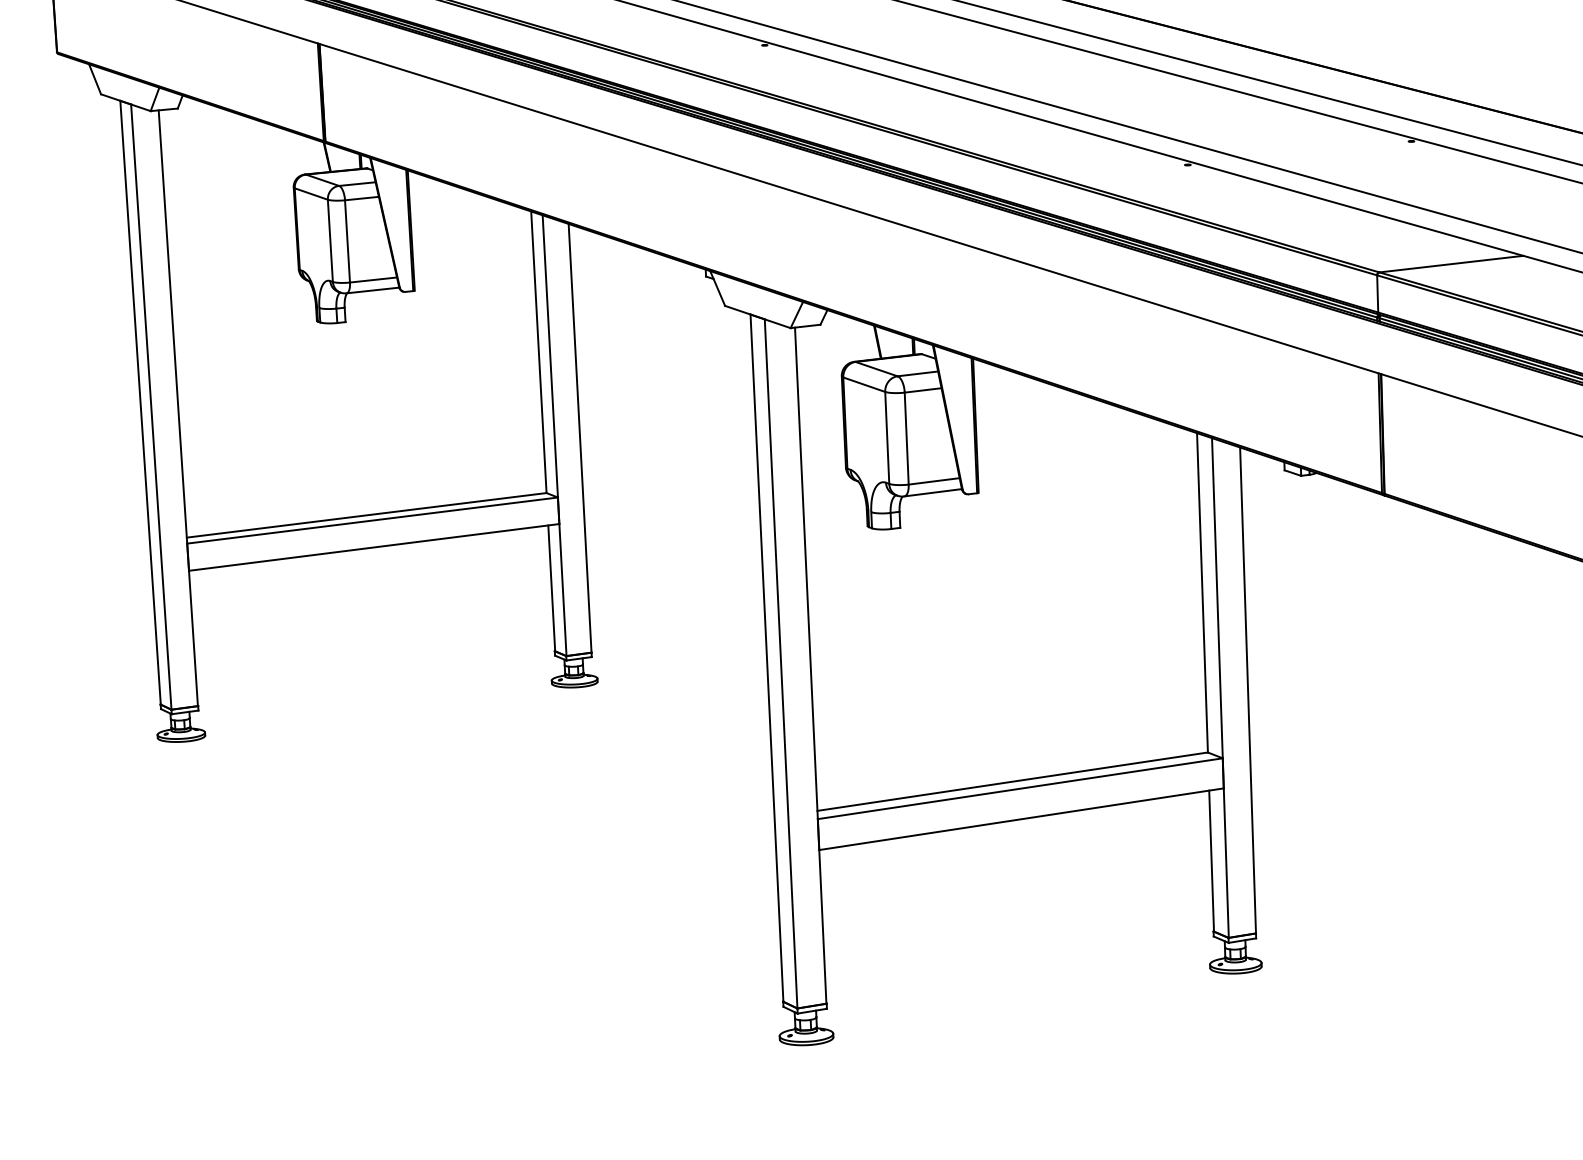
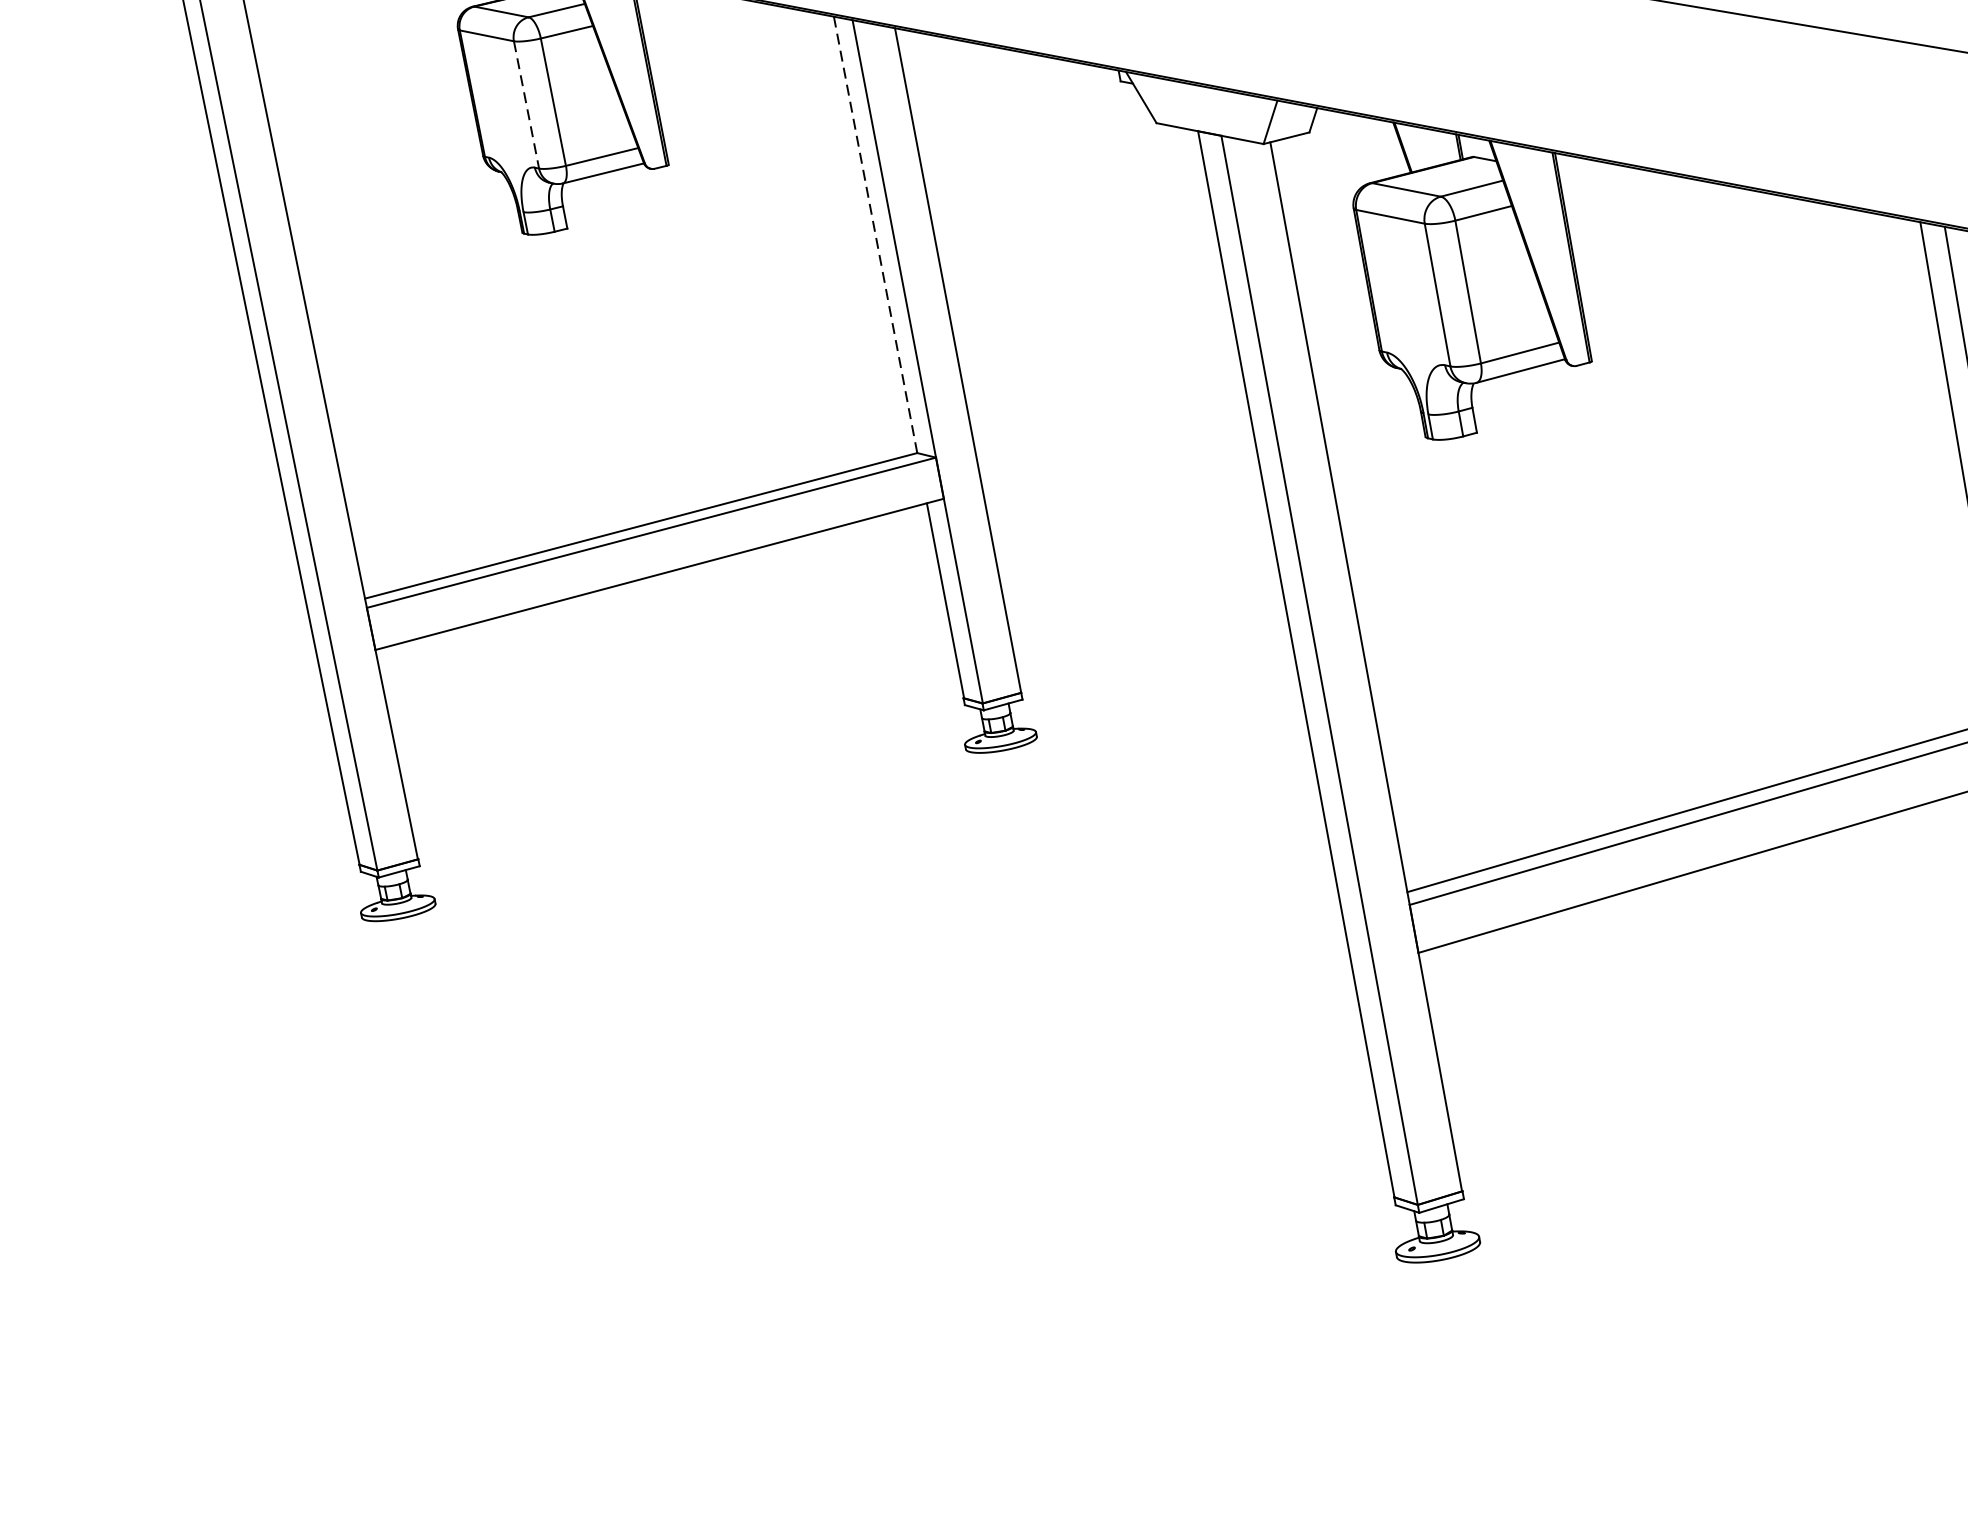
line: (330, 241) -> (526, 105), solid -> dashed
line: (538, 352) -> (875, 235), solid -> dashed

